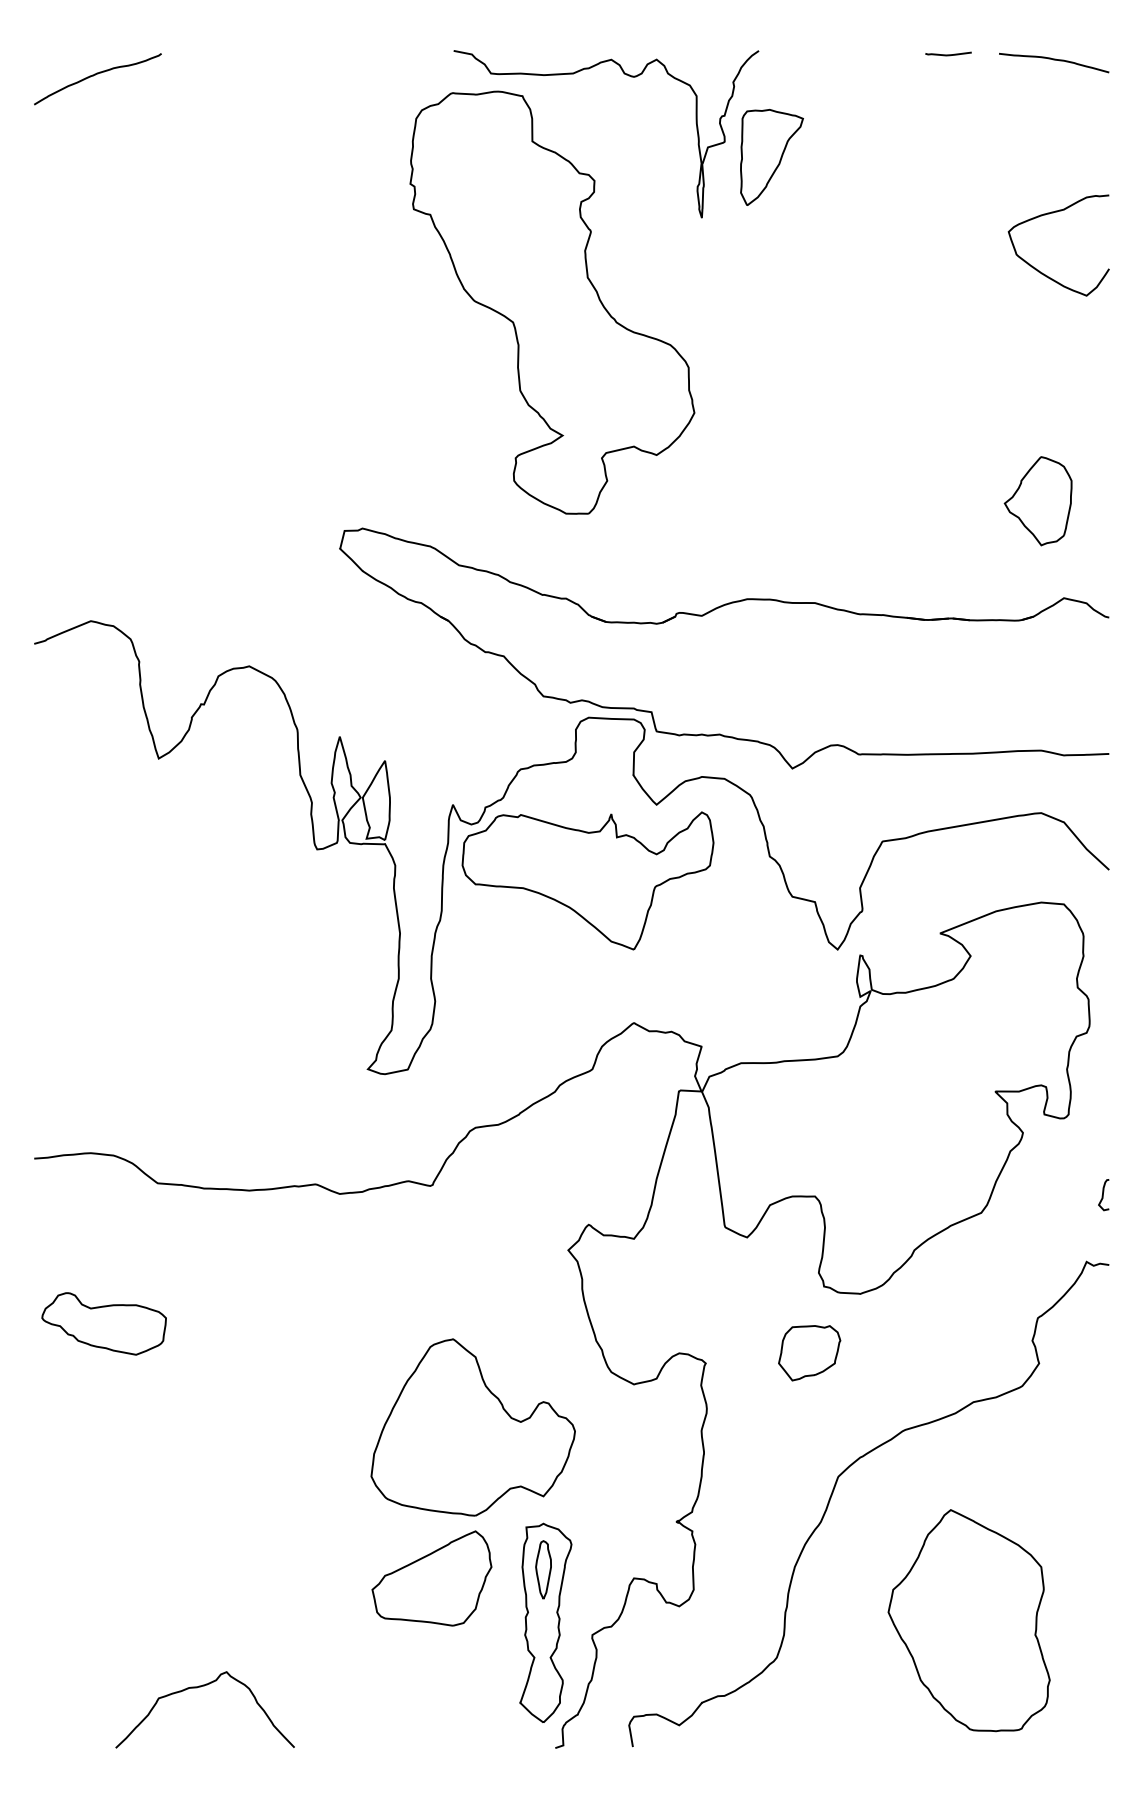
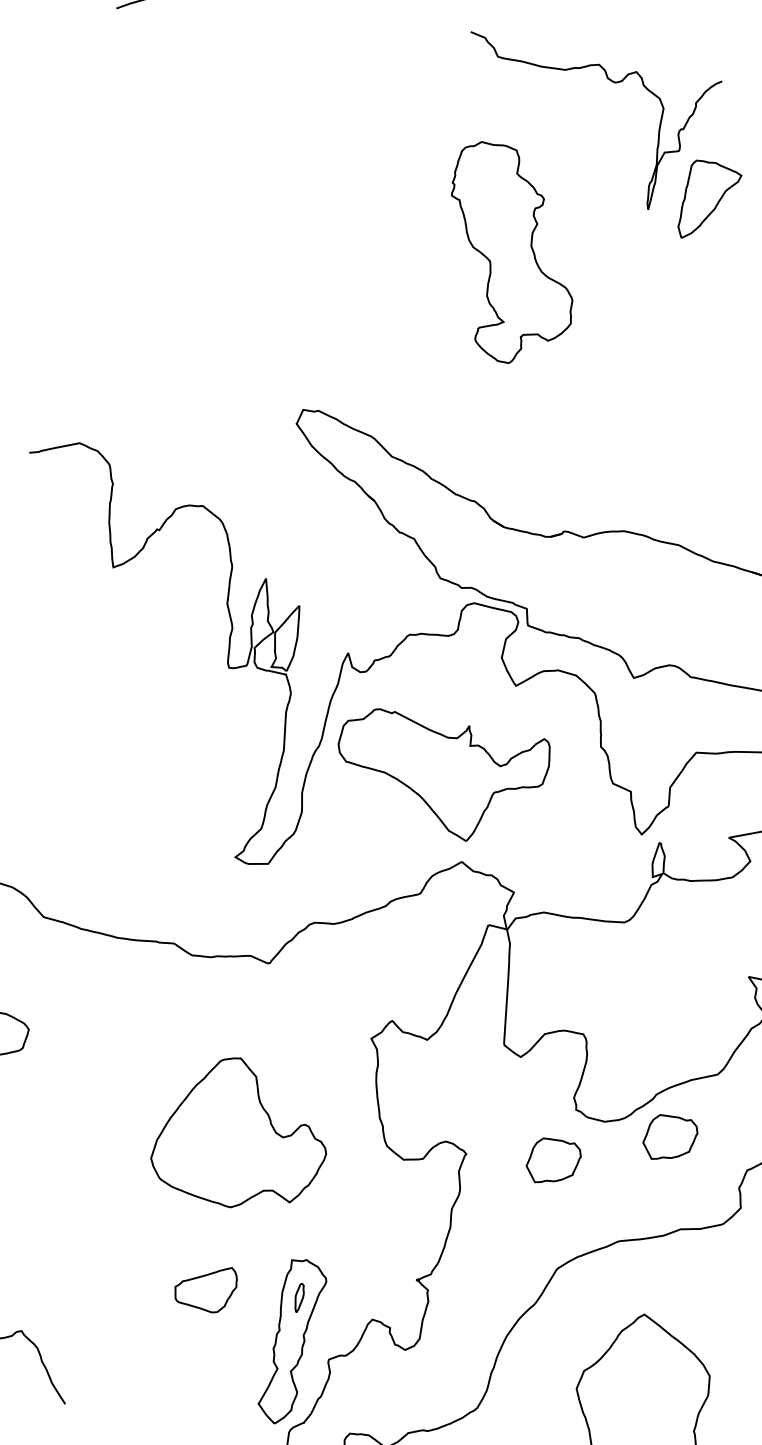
part: (771, 156) -> (709, 201), moved
part: (552, 302) -> (511, 255), size x0.6
part: (587, 880) -> (439, 776), moved
part: (940, 1299) -> (669, 1139), added
part: (472, 1427) -> (242, 1134), moved
part: (543, 1569) -> (299, 1297), size x0.6
part: (431, 1578) -> (205, 1286), size x0.6

